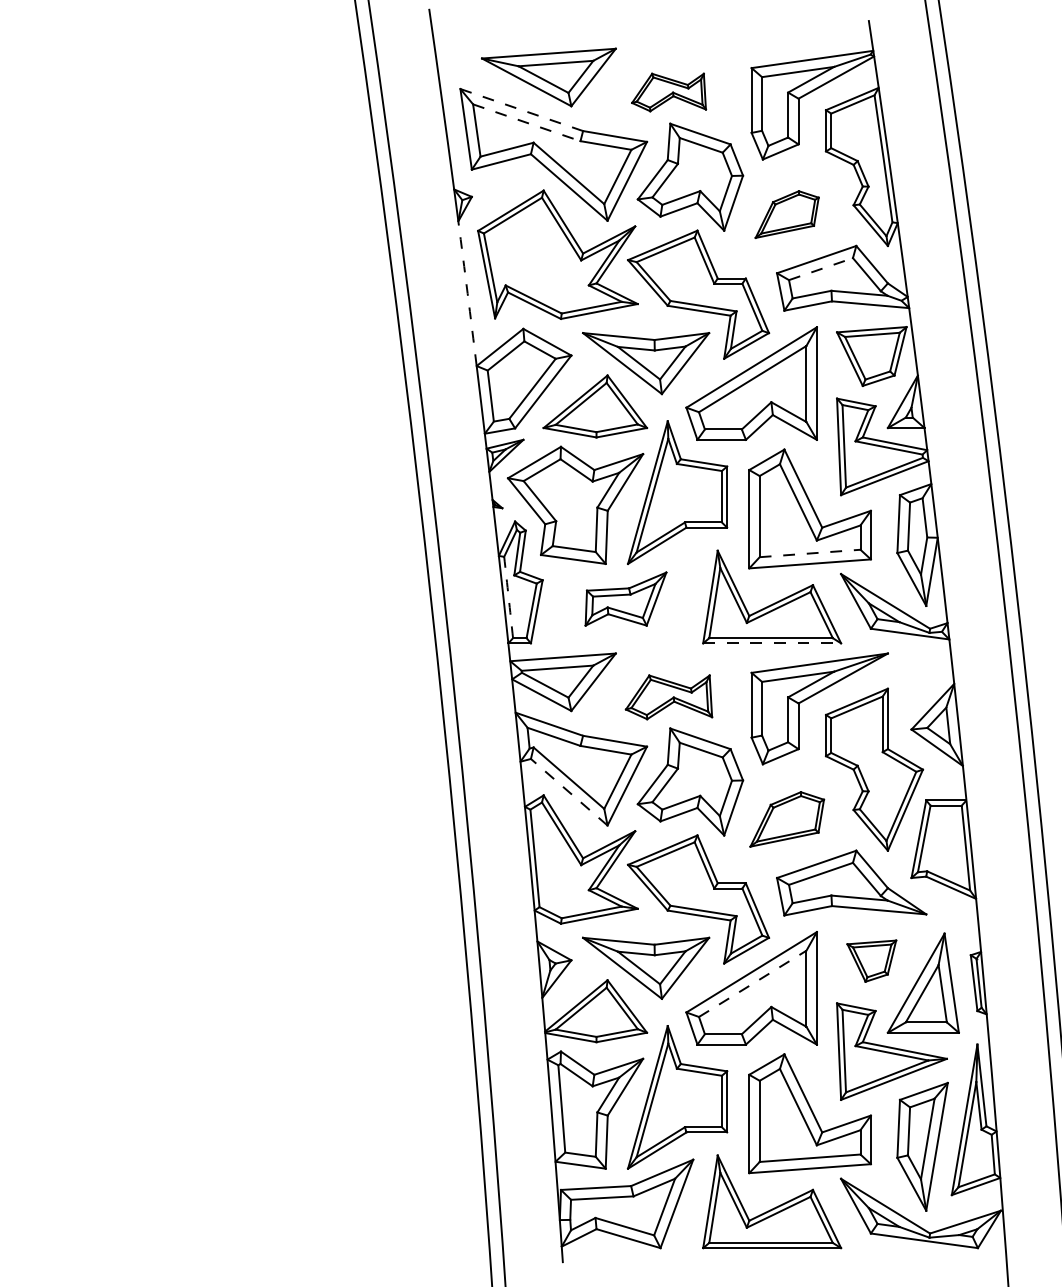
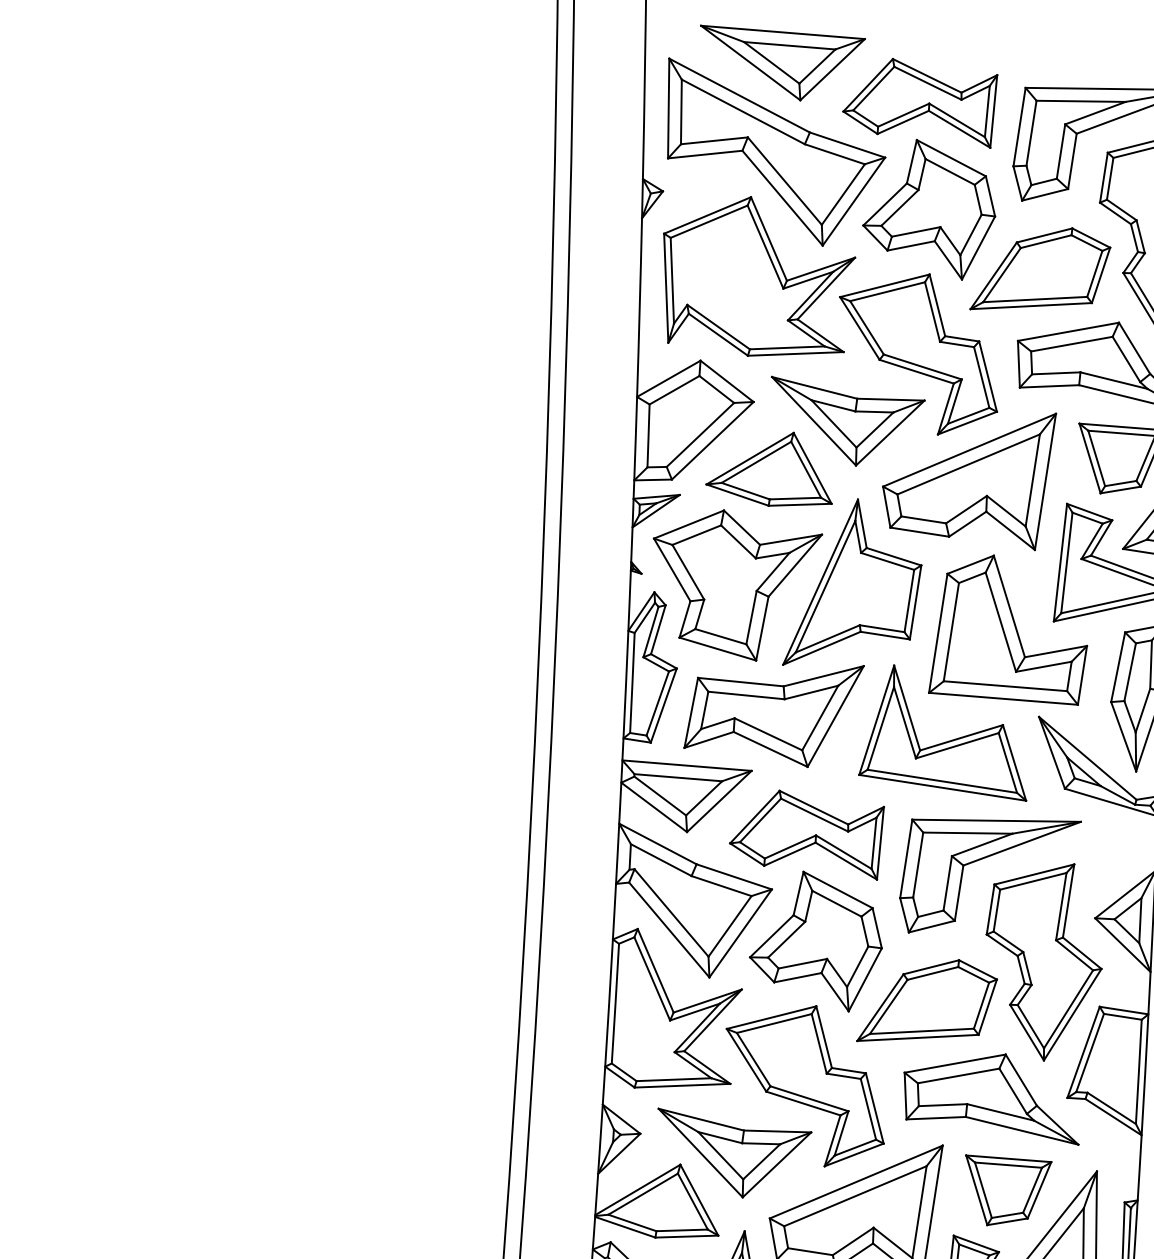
part: (668, 92) -> (920, 101), size x1.67
line: (521, 110) -> (739, 96), dashed -> solid
line: (526, 122) -> (743, 111), dashed -> solid
part: (786, 214) -> (1040, 271), size x1.67
line: (820, 269) -> (1071, 344), dashed -> solid
arc: (467, 293) -> (639, 307), dashed -> solid
line: (810, 553) -> (1005, 686), dashed -> solid
arc: (508, 597) -> (632, 682), dashed -> solid
part: (625, 598) -> (773, 706), size x1.67
line: (772, 643) -> (943, 788), dashed -> solid
part: (668, 697) -> (807, 833), size x1.43
line: (569, 792) -> (669, 930), dashed -> solid
part: (786, 819) -> (927, 1003), size x1.43
part: (871, 960) -> (1003, 1190), size x1.43
line: (753, 983) -> (856, 1195), dashed -> solid

